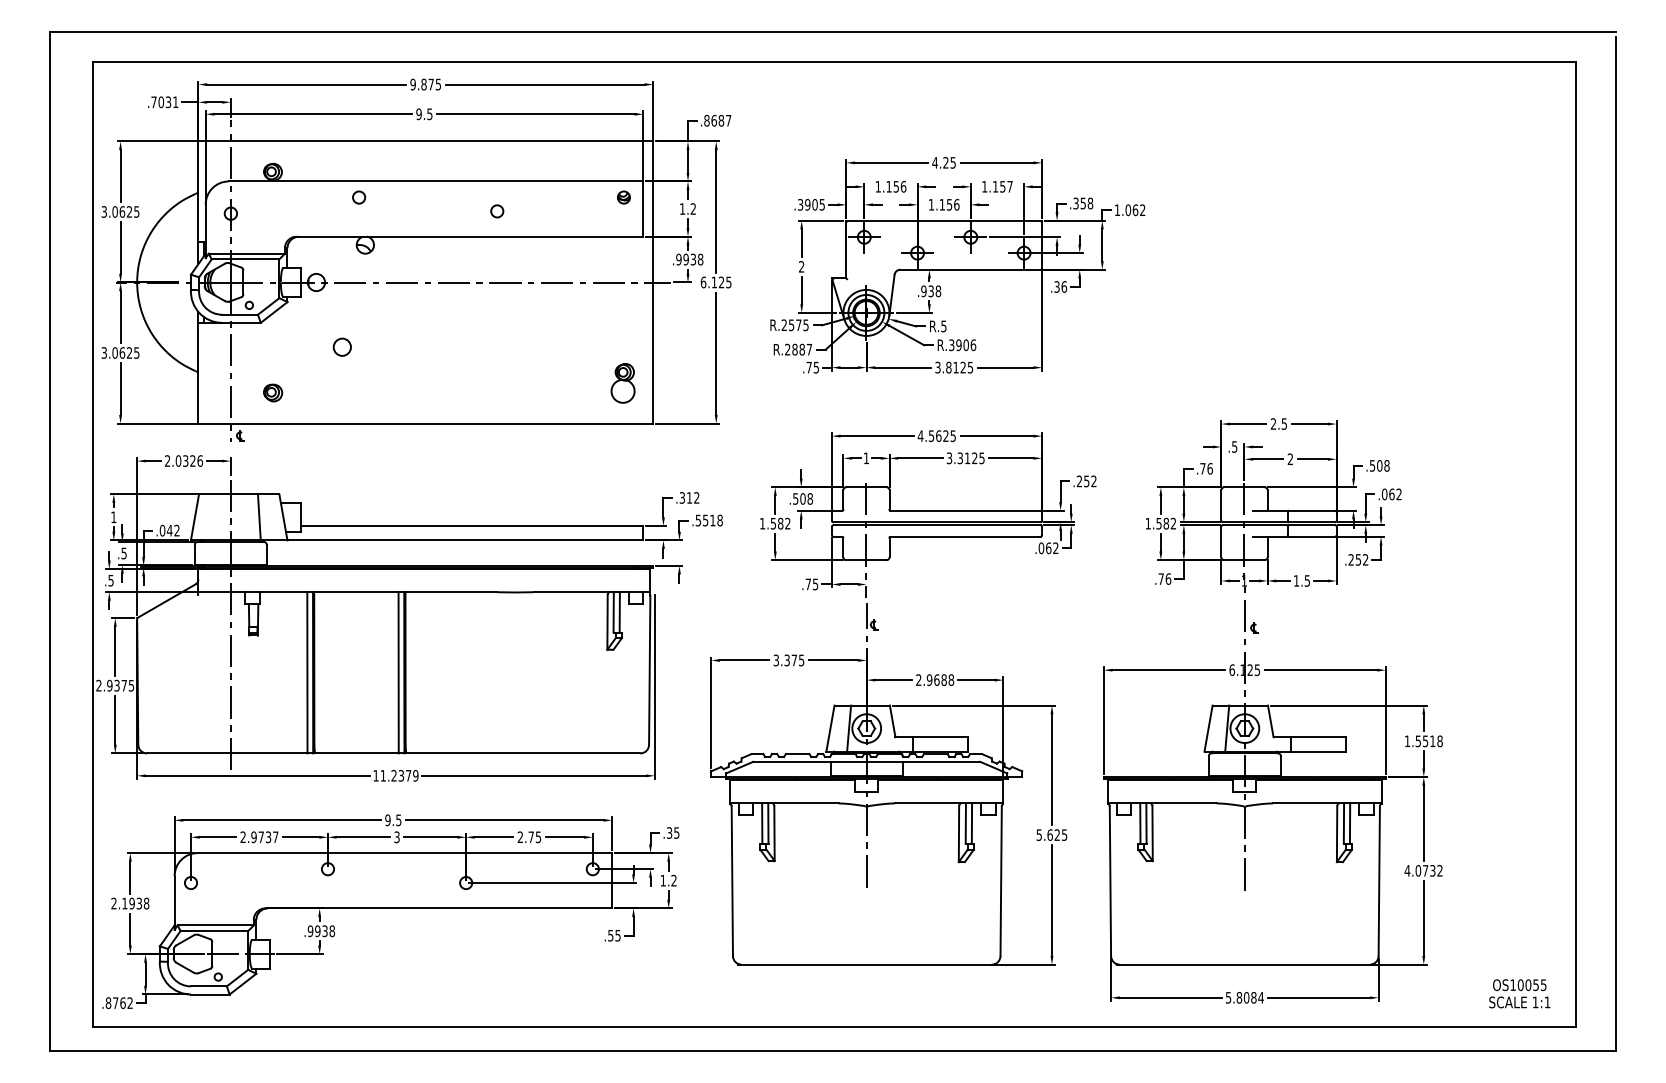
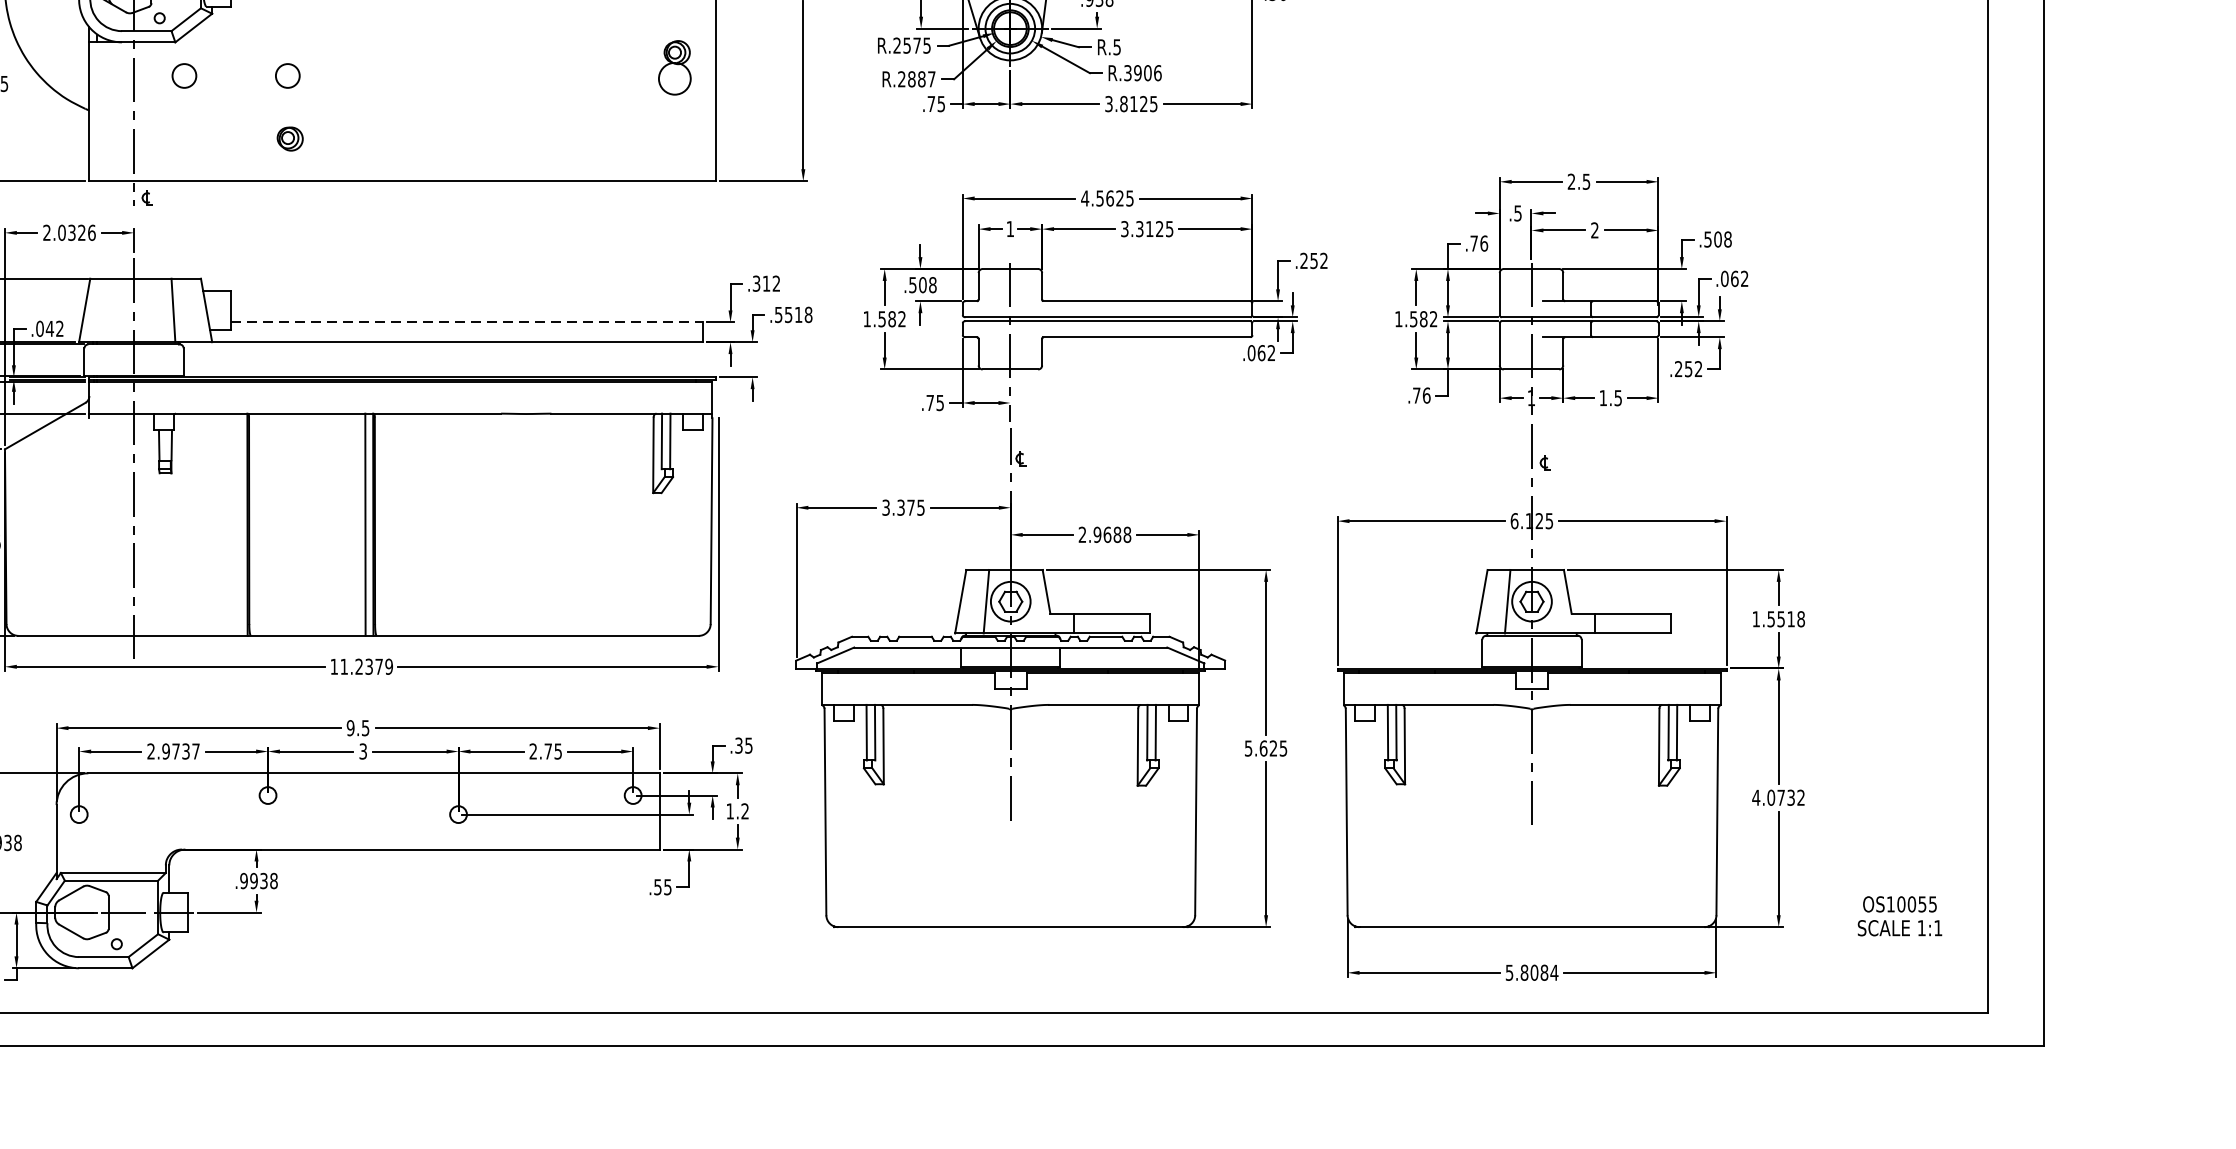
circle: (266, 346) -> (183, 74), added
part: (622, 383) -> (674, 68), moved
part: (273, 392) -> (290, 138), moved
line: (472, 526) -> (467, 323), solid -> dashed
line: (307, 672) -> (239, 524), removed
text: (1519, 993) -> (1899, 915), moved

